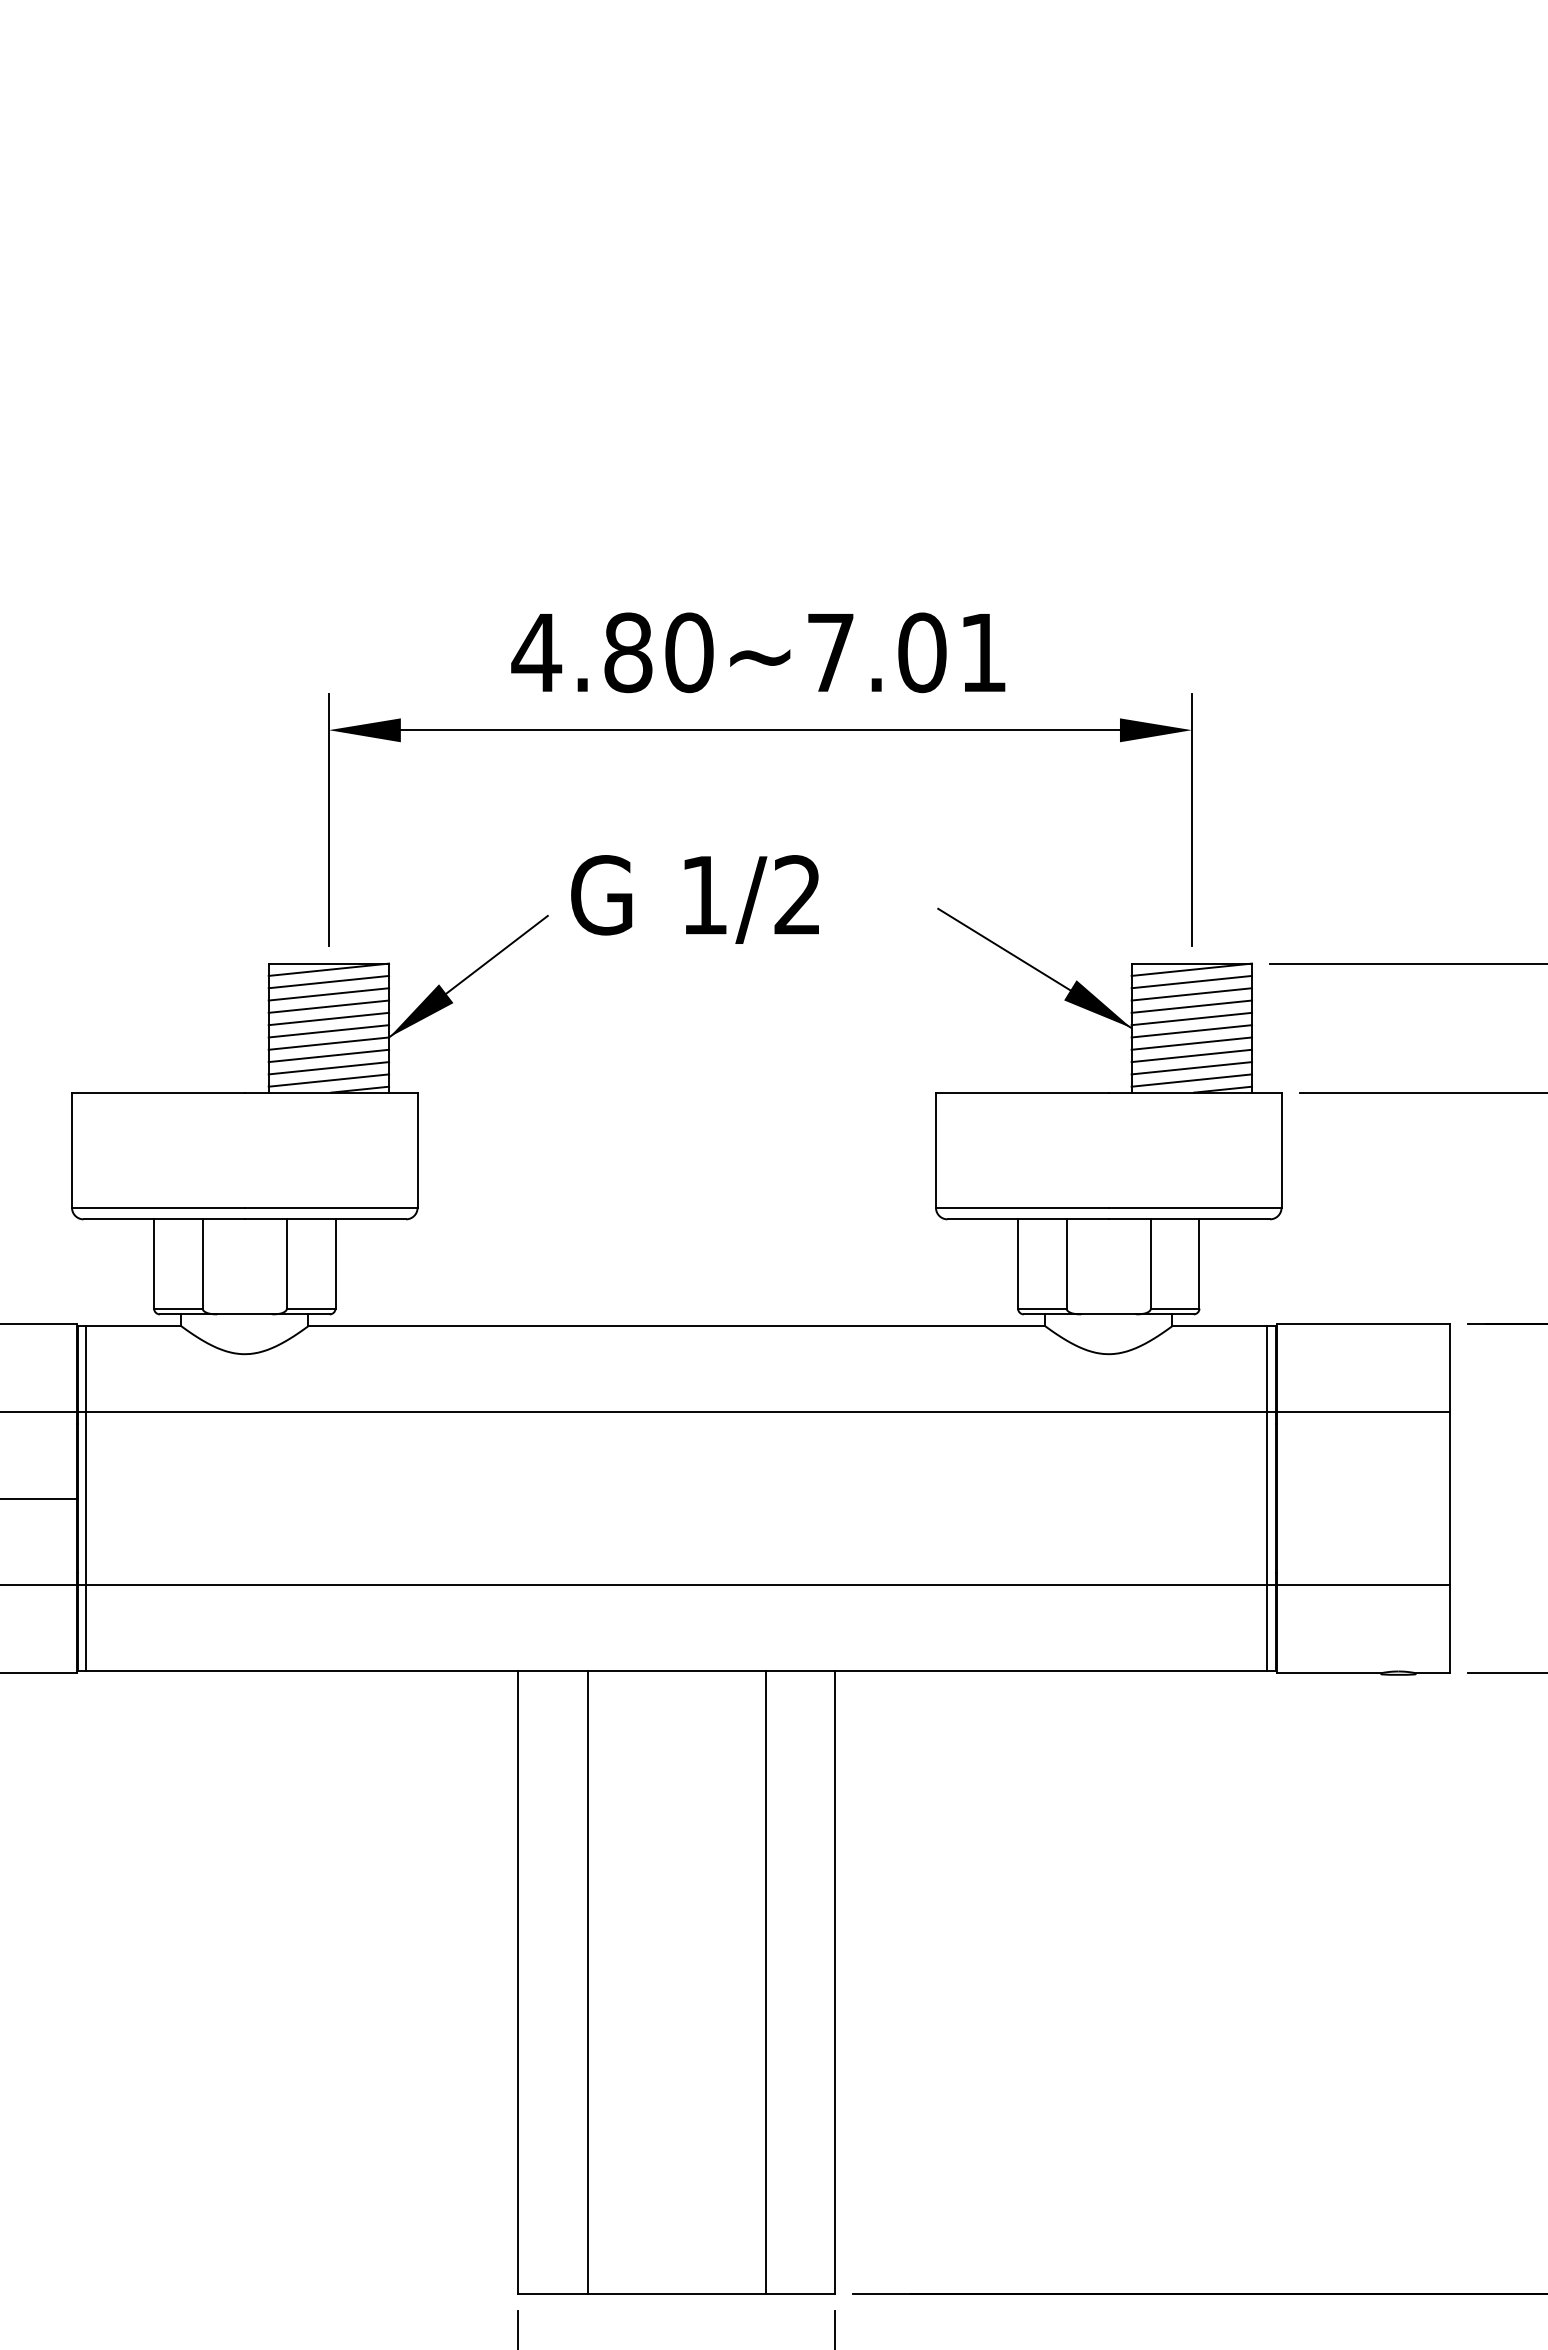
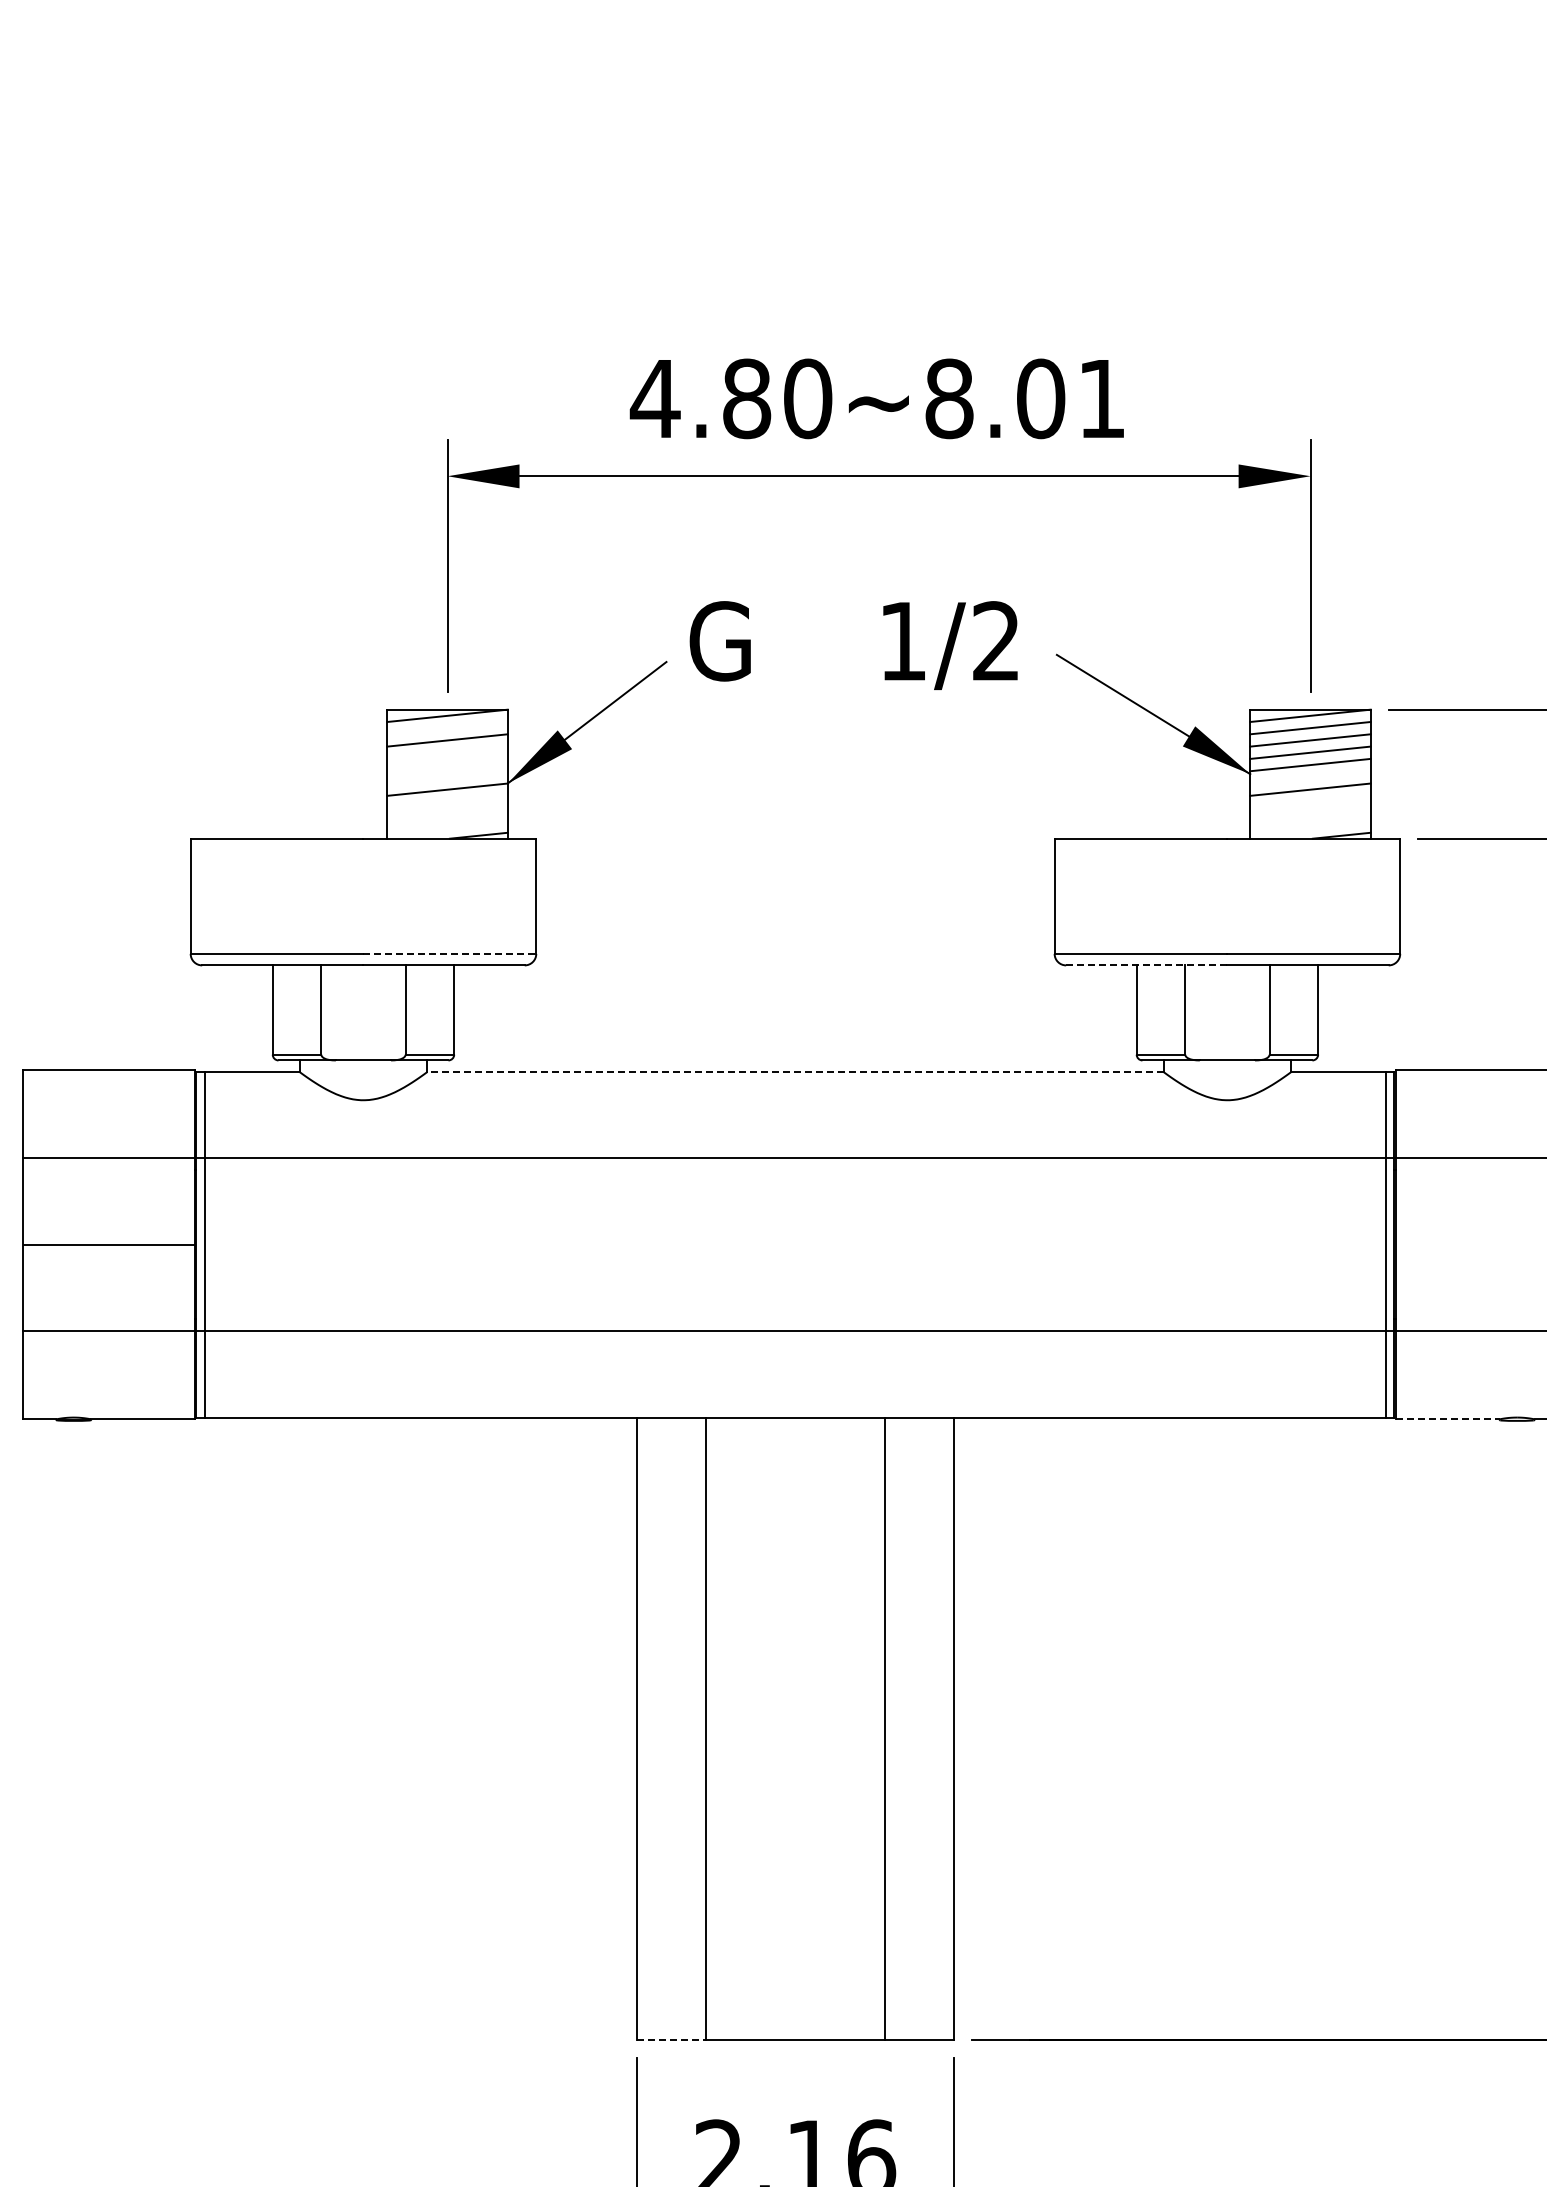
text: (830, 652) -> (949, 398), 4.80~7.01 -> 4.80~8.01
text: (751, 899) -> (950, 645), moved
line: (328, 981) -> (447, 727), removed
line: (328, 1006) -> (447, 752), removed
line: (328, 1018) -> (447, 764), removed
line: (328, 1031) -> (447, 777), removed
line: (1191, 1031) -> (1310, 777), removed
line: (328, 1055) -> (447, 801), removed
line: (1191, 1055) -> (1310, 801), removed
line: (328, 1068) -> (447, 814), removed
line: (1191, 1068) -> (1310, 814), removed
line: (328, 1080) -> (447, 826), removed
line: (1191, 1080) -> (1310, 826), removed
line: (331, 1207) -> (450, 953), solid -> dashed
line: (1028, 1219) -> (1147, 965), solid -> dashed
line: (676, 1325) -> (795, 1071), solid -> dashed
line: (1328, 1673) -> (1447, 1419), solid -> dashed
line: (552, 2293) -> (671, 2039), solid -> dashed

